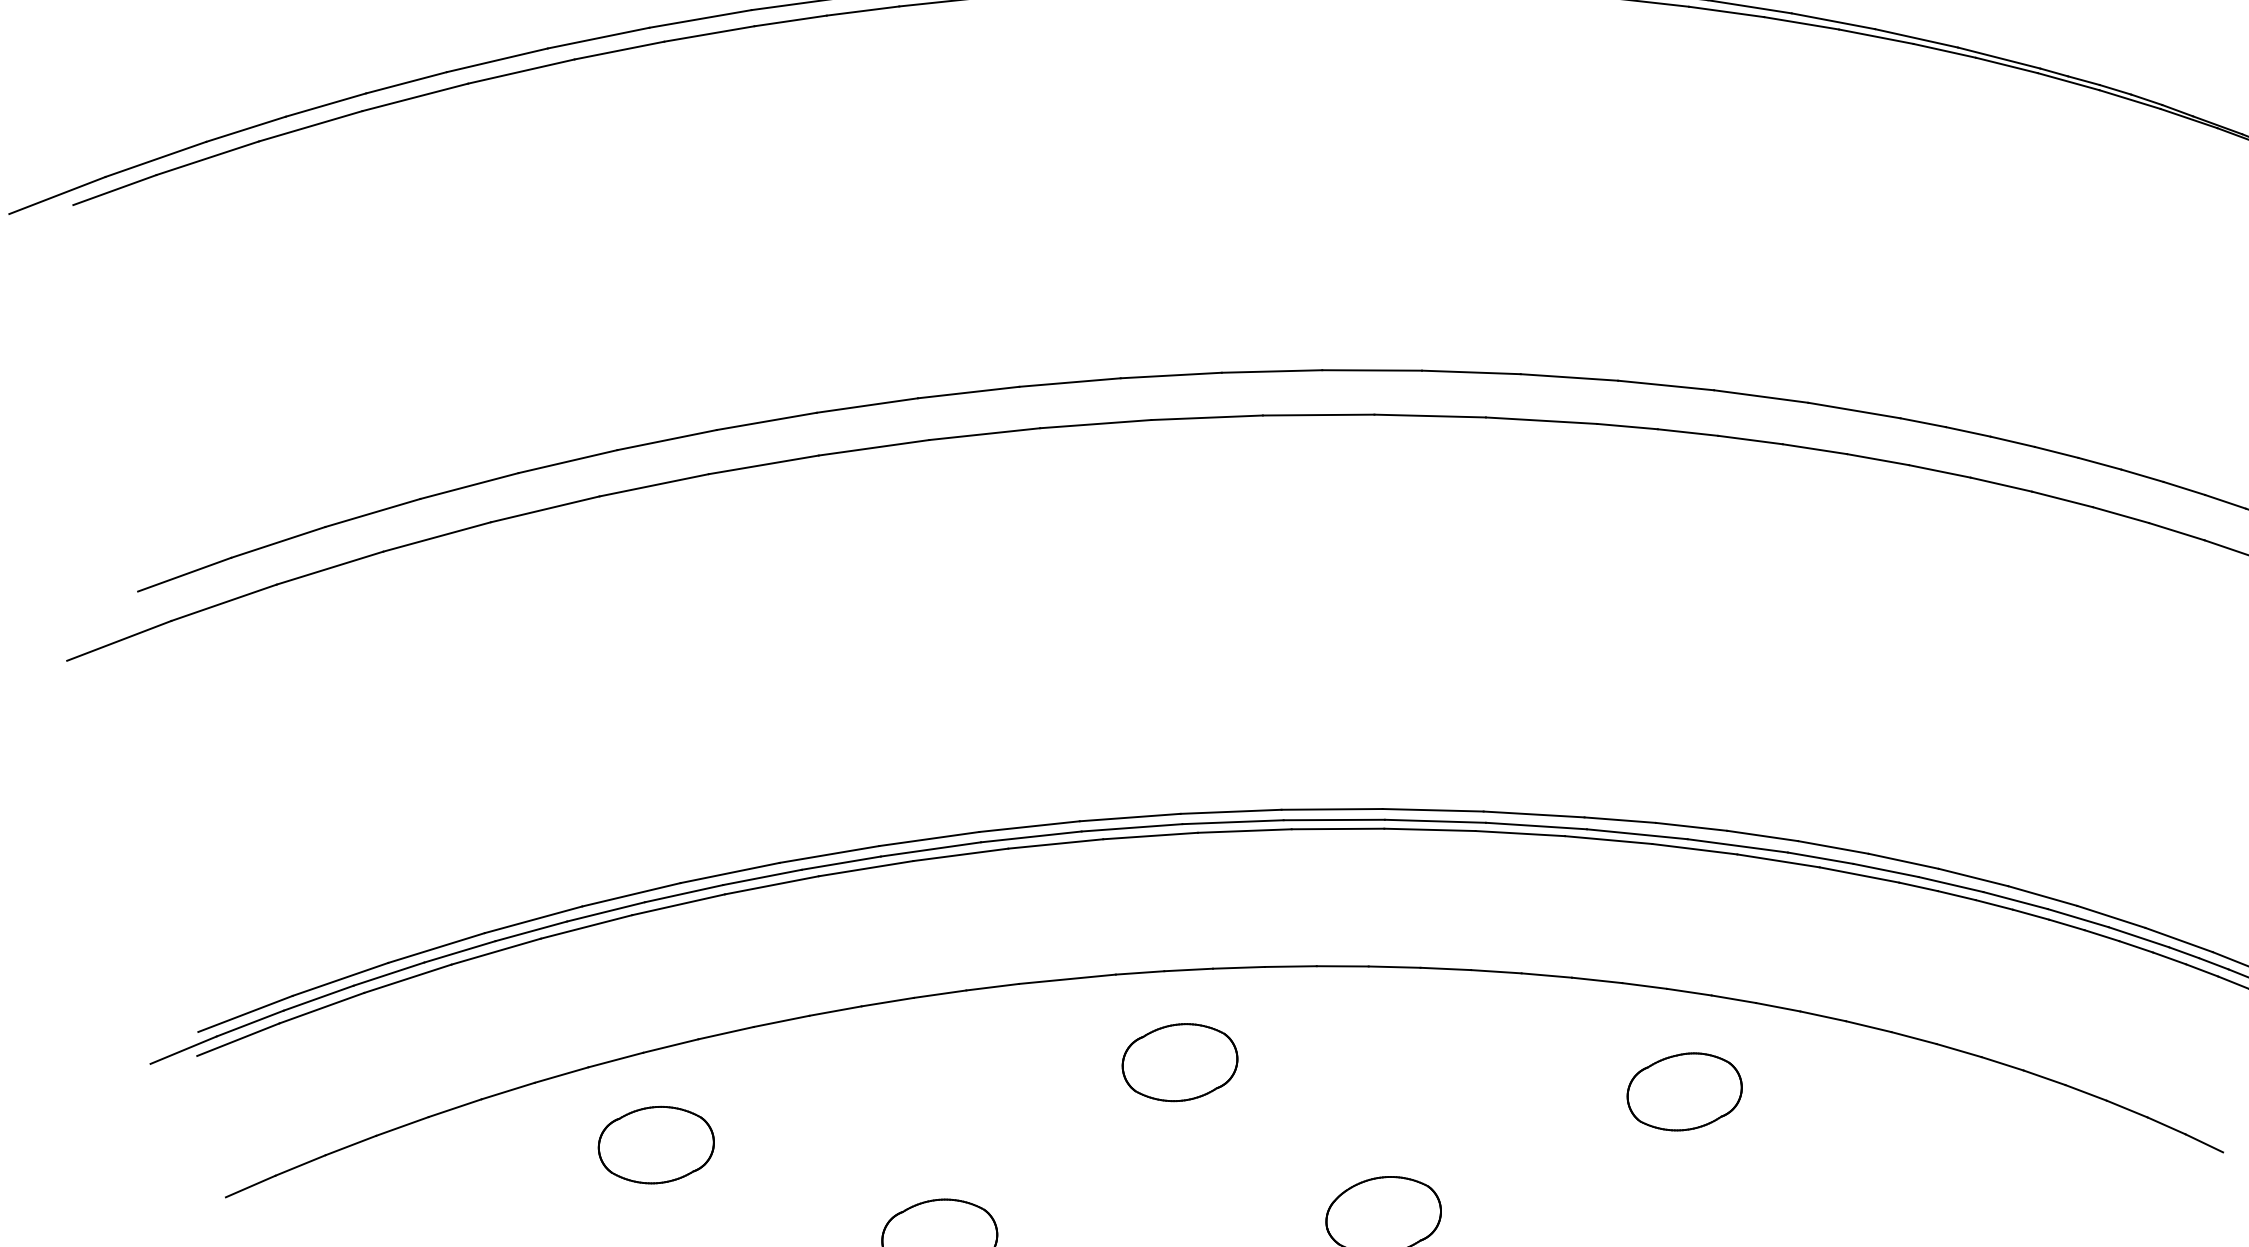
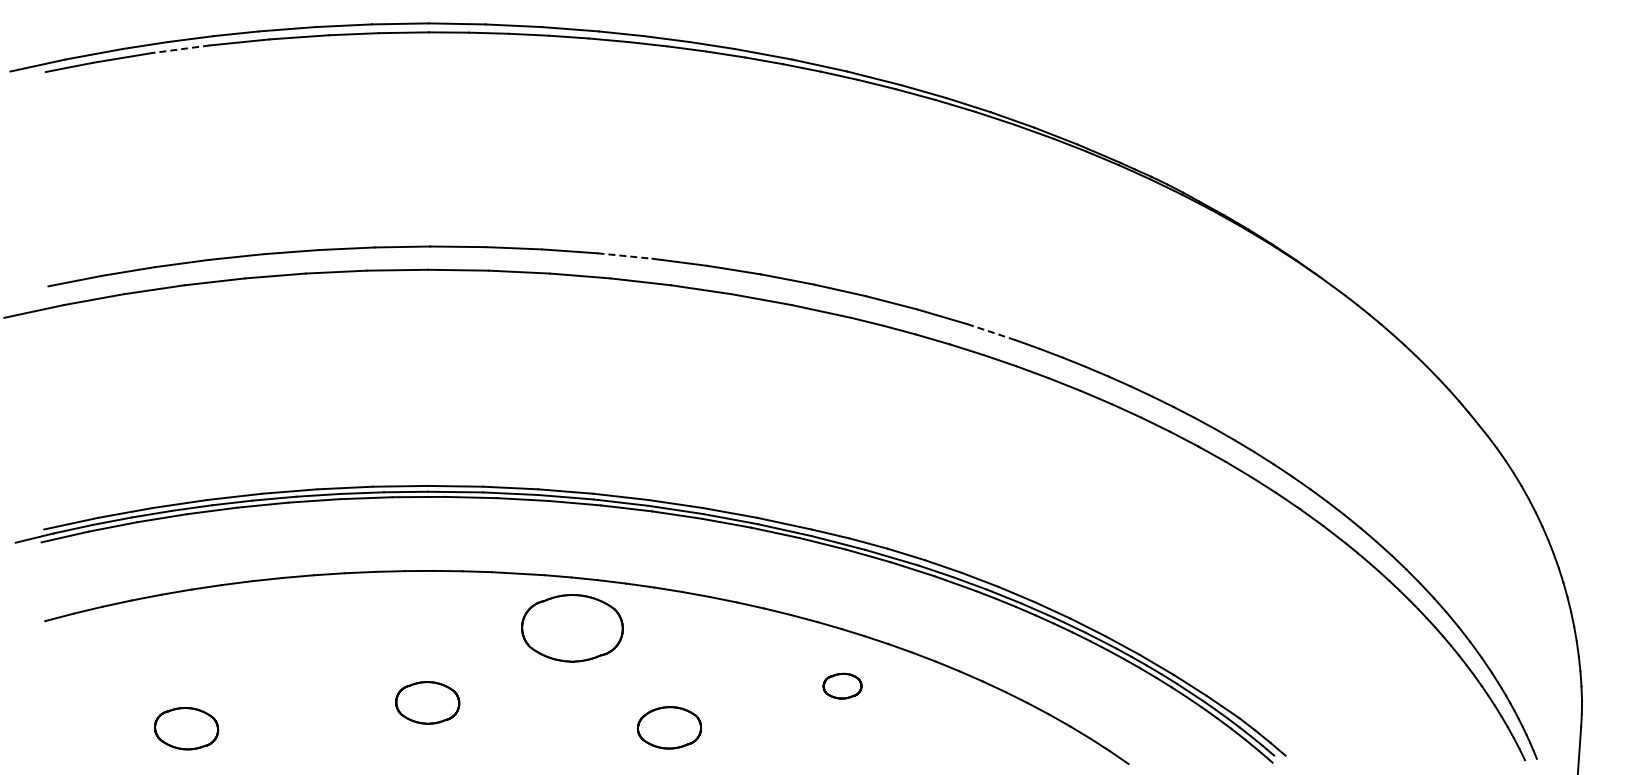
line: (310, 126) -> (180, 49), solid -> dashed
line: (1172, 376) -> (625, 256), solid -> dashed
line: (1854, 411) -> (991, 332), solid -> dashed
part: (1178, 1061) -> (571, 627), size x1.6
part: (1684, 1090) -> (842, 685), size x0.6
part: (654, 1144) -> (281, 628), removed

